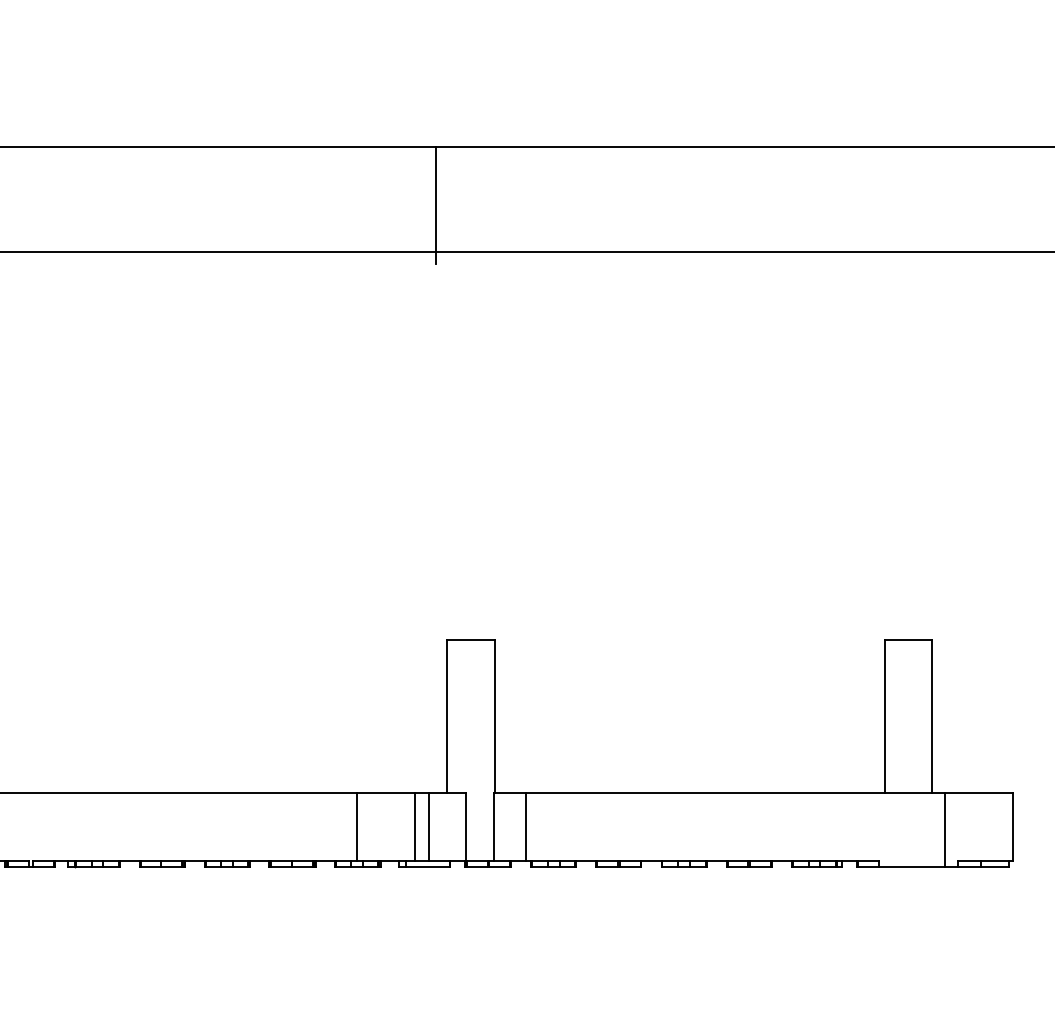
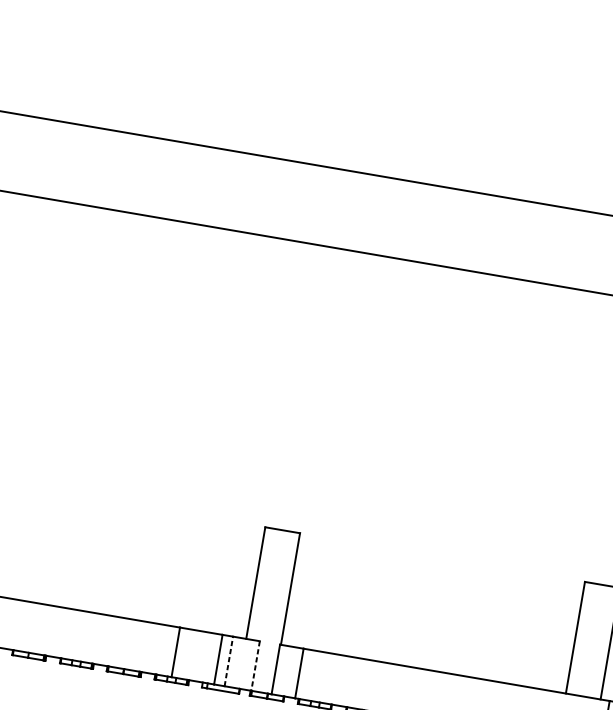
line: (436, 204) -> (311, 207), removed
line: (429, 826) -> (229, 661), solid -> dashed
line: (465, 826) -> (255, 665), solid -> dashed

